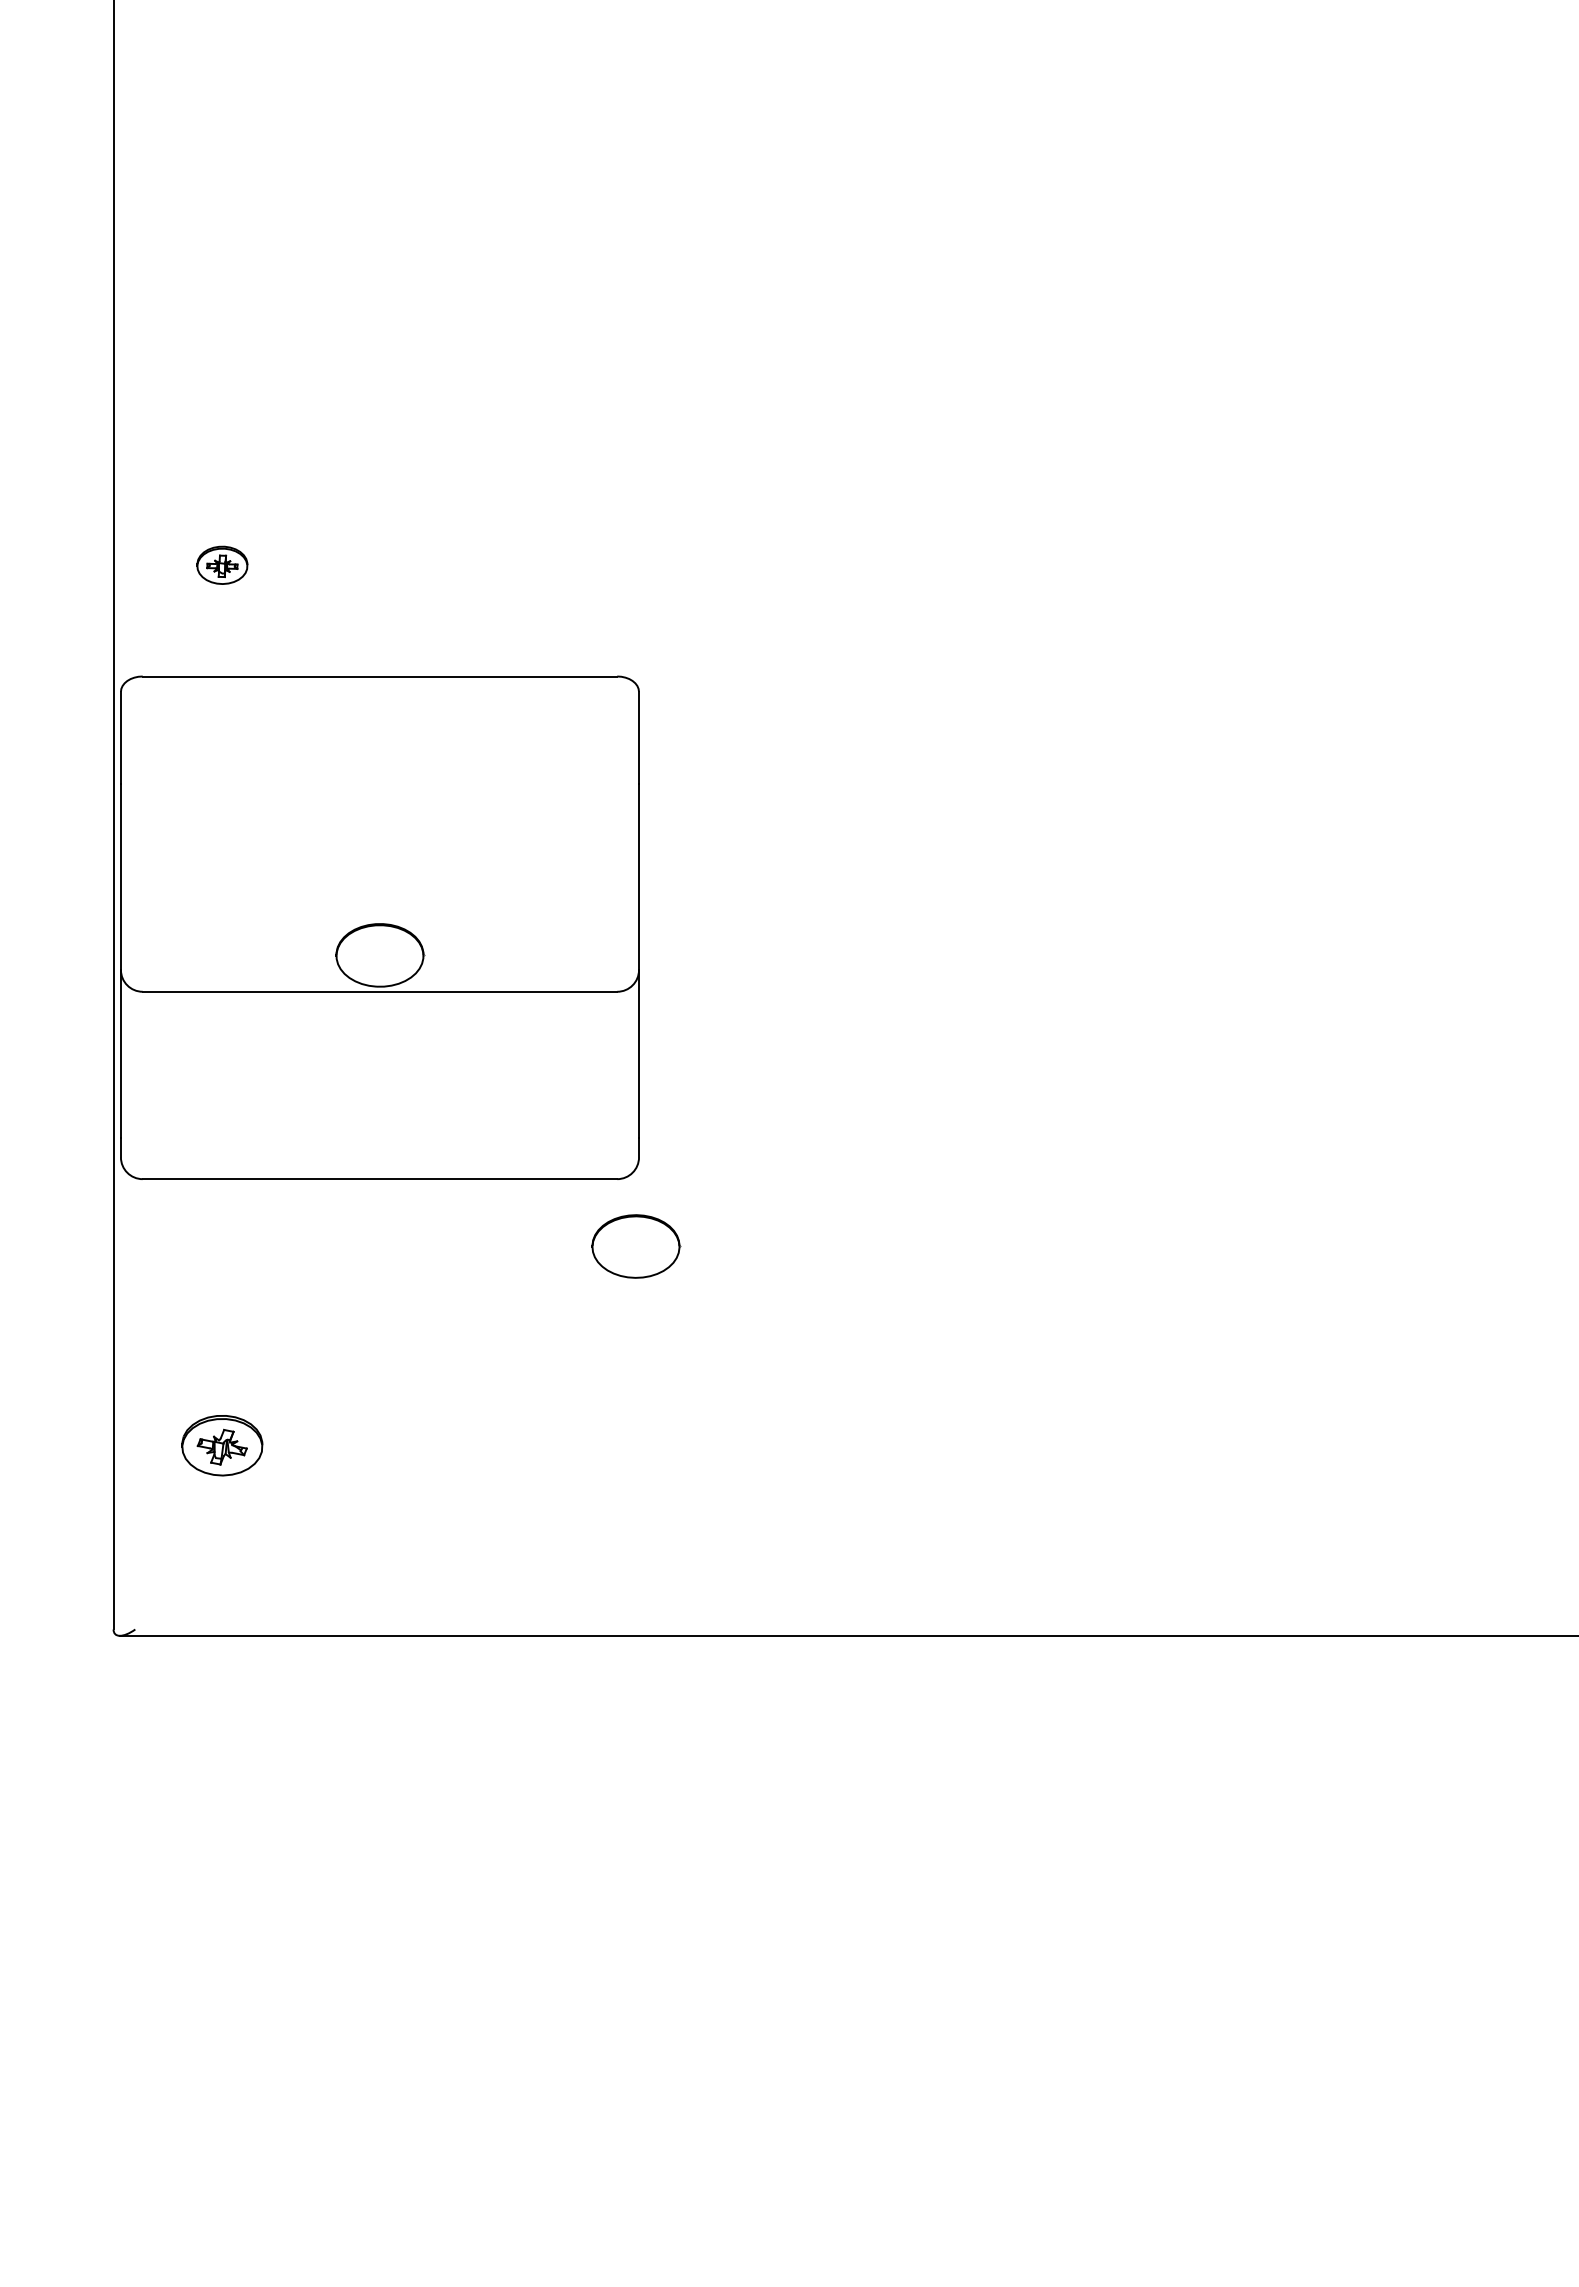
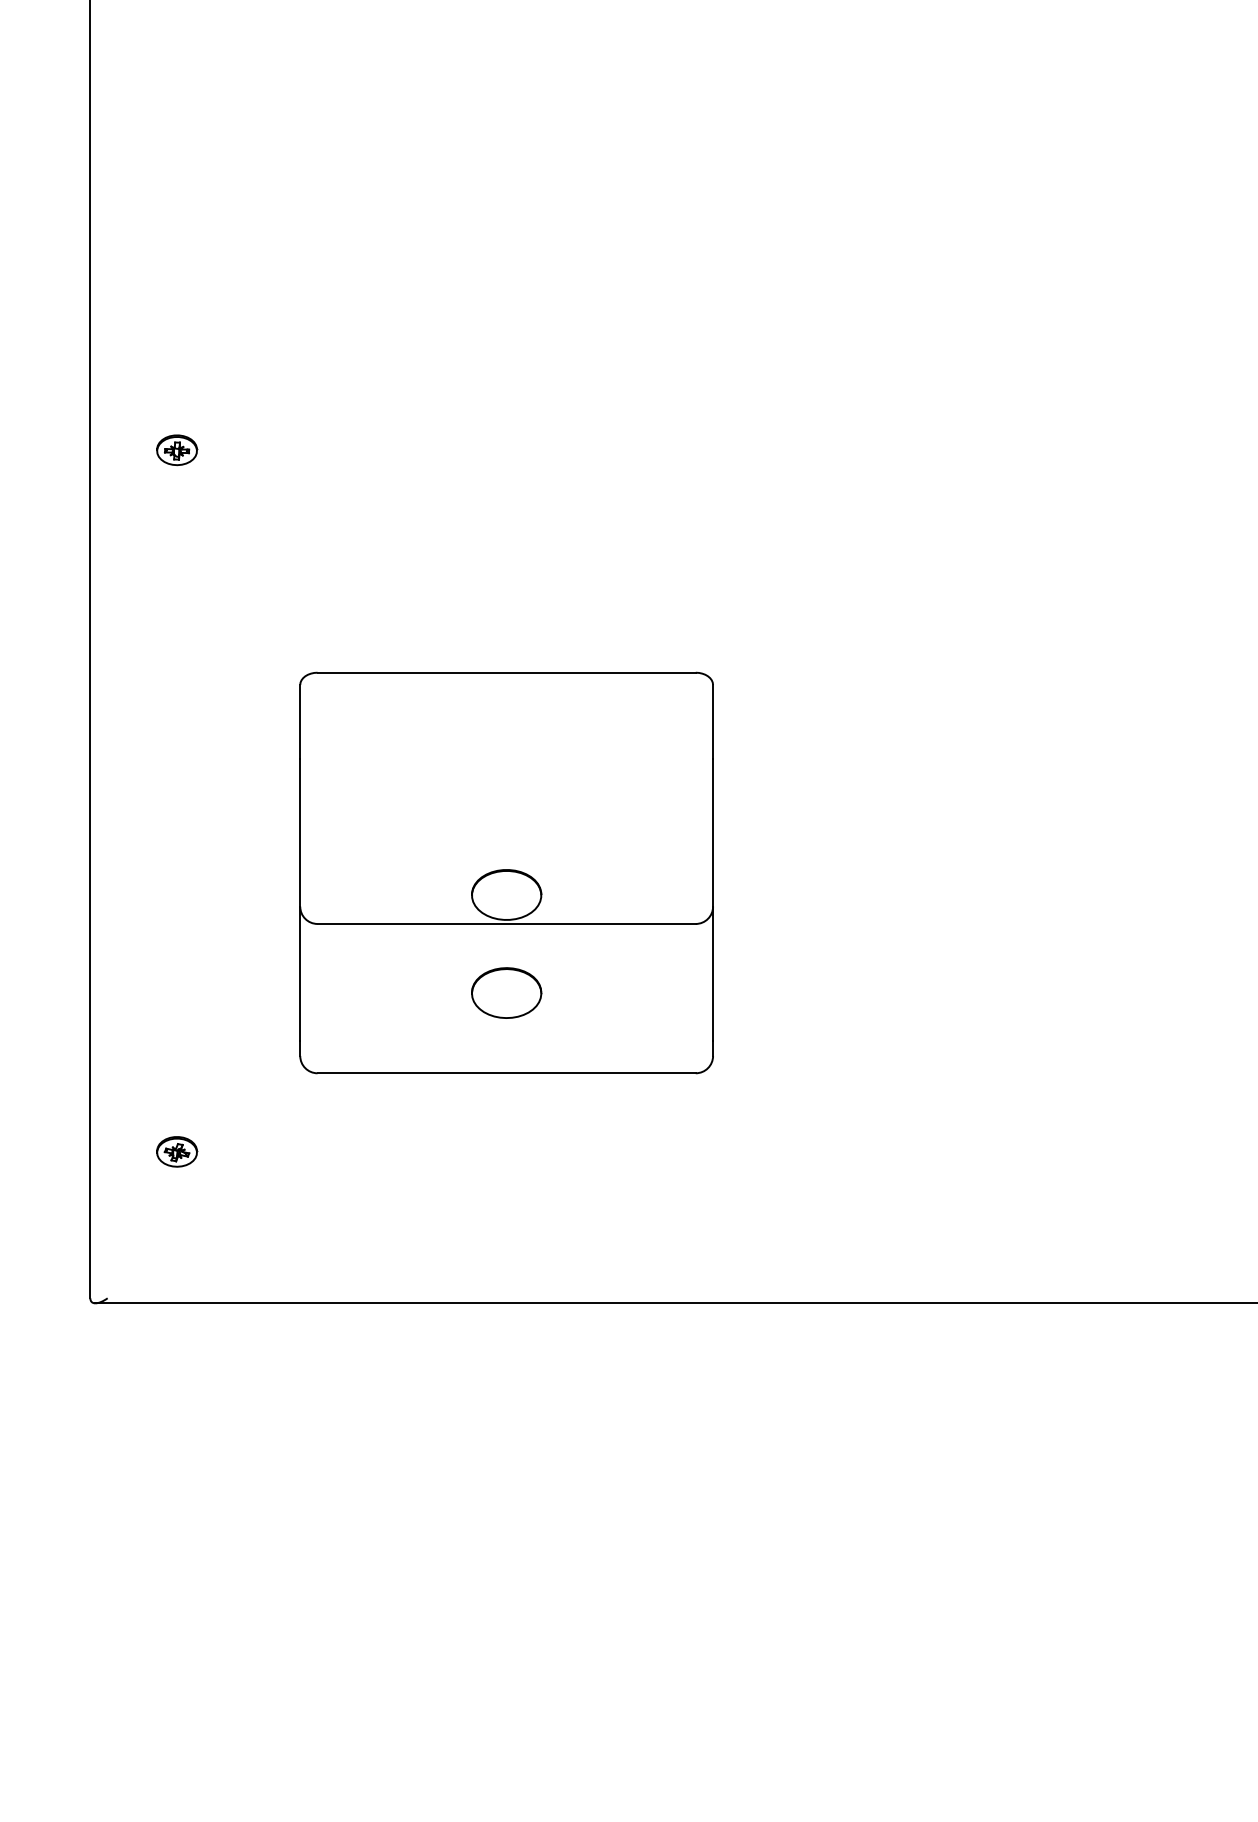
part: (379, 927) -> (506, 872), moved
part: (222, 1445) -> (177, 1151), size x0.62

